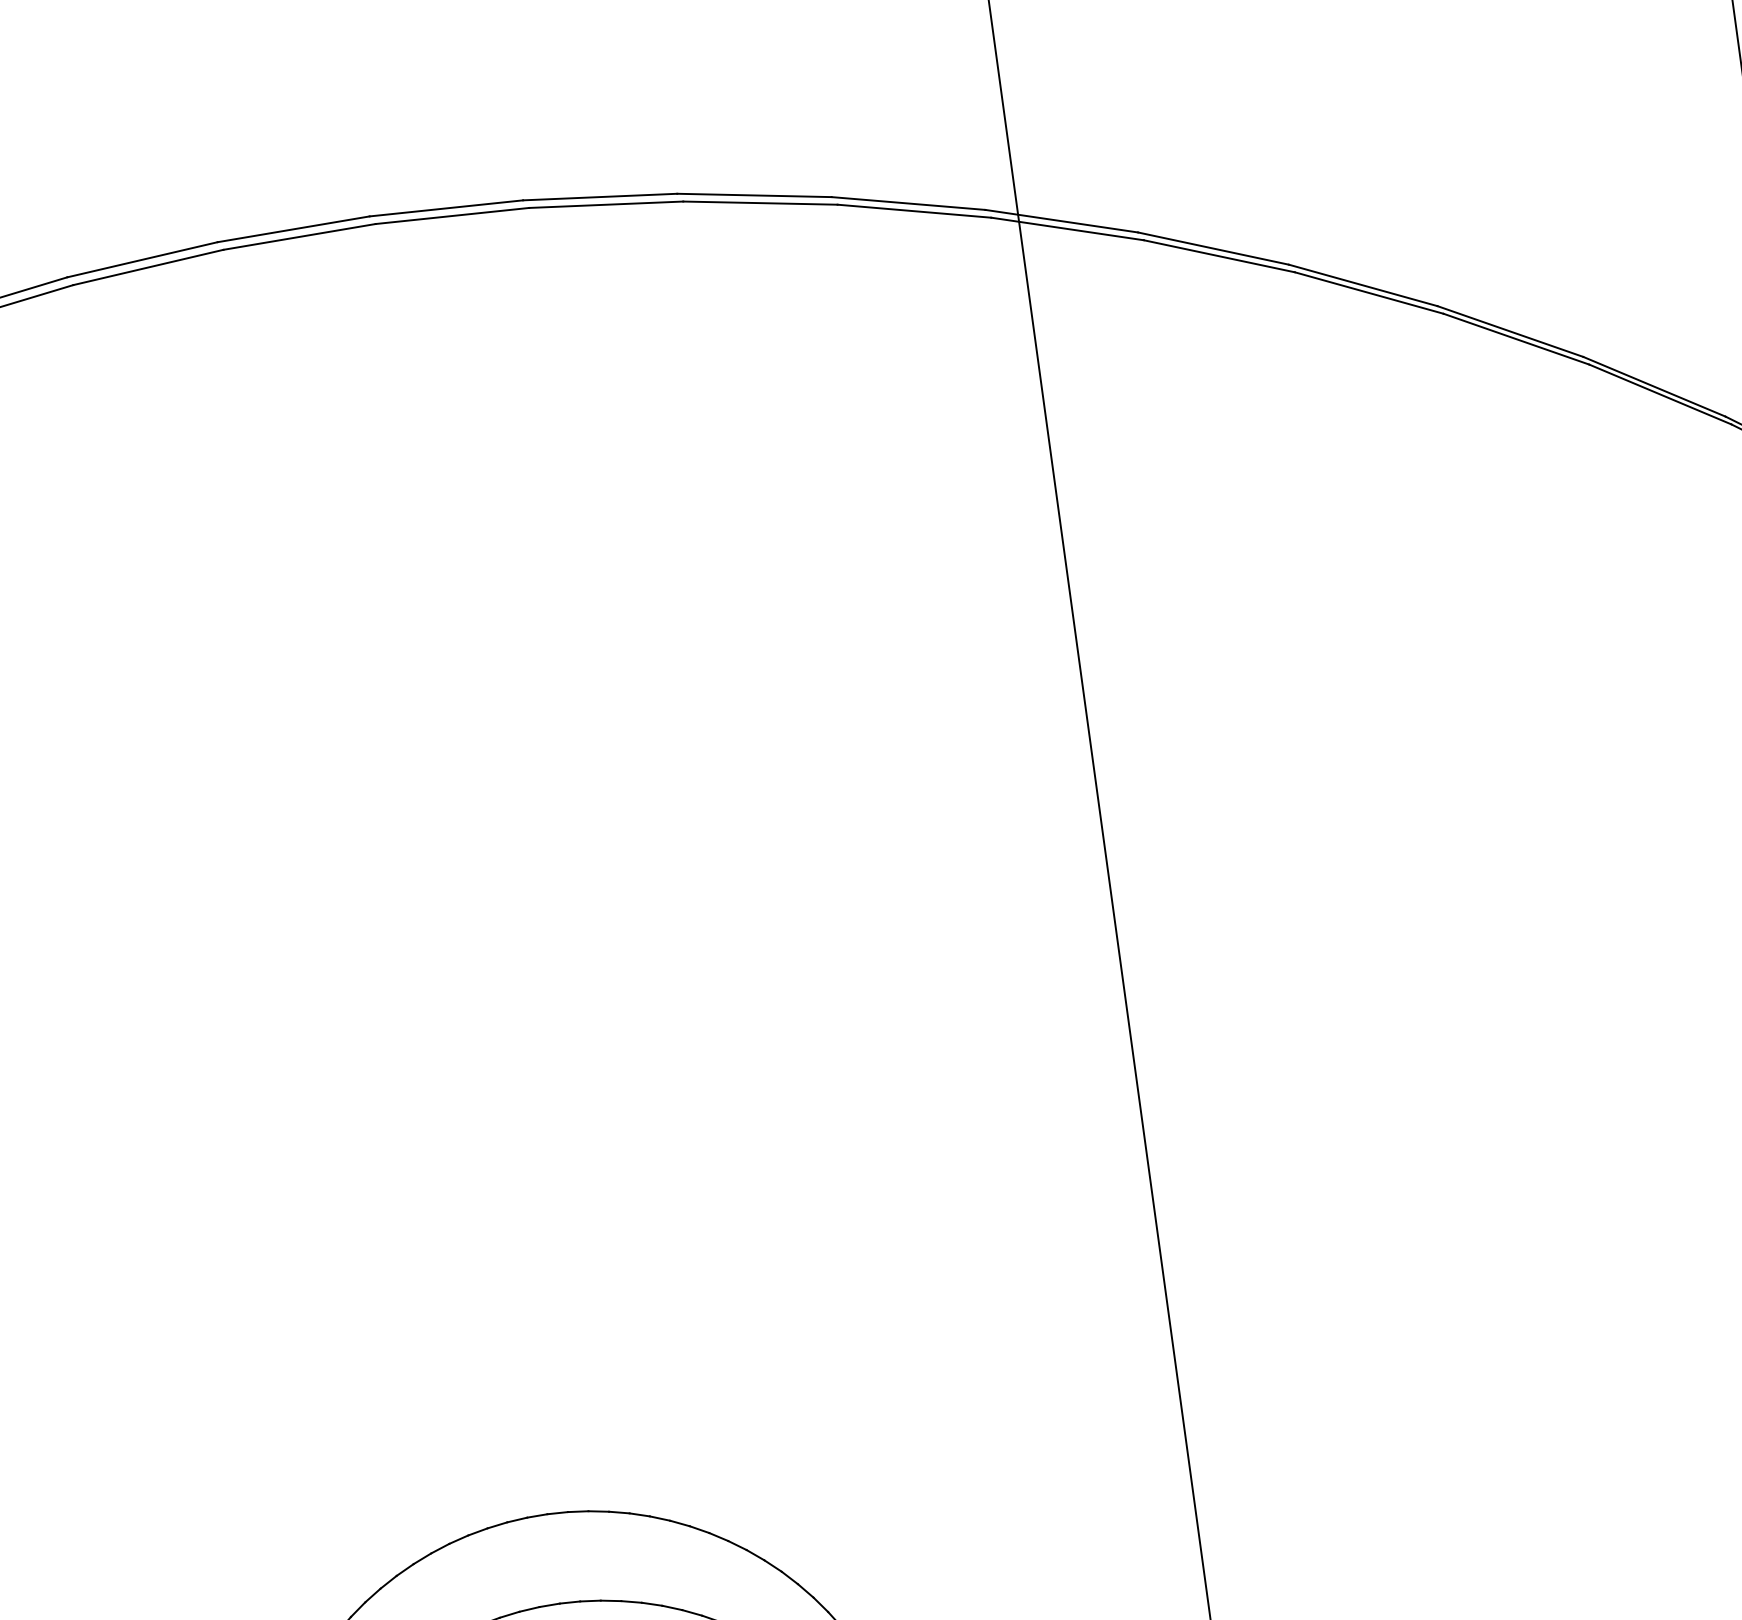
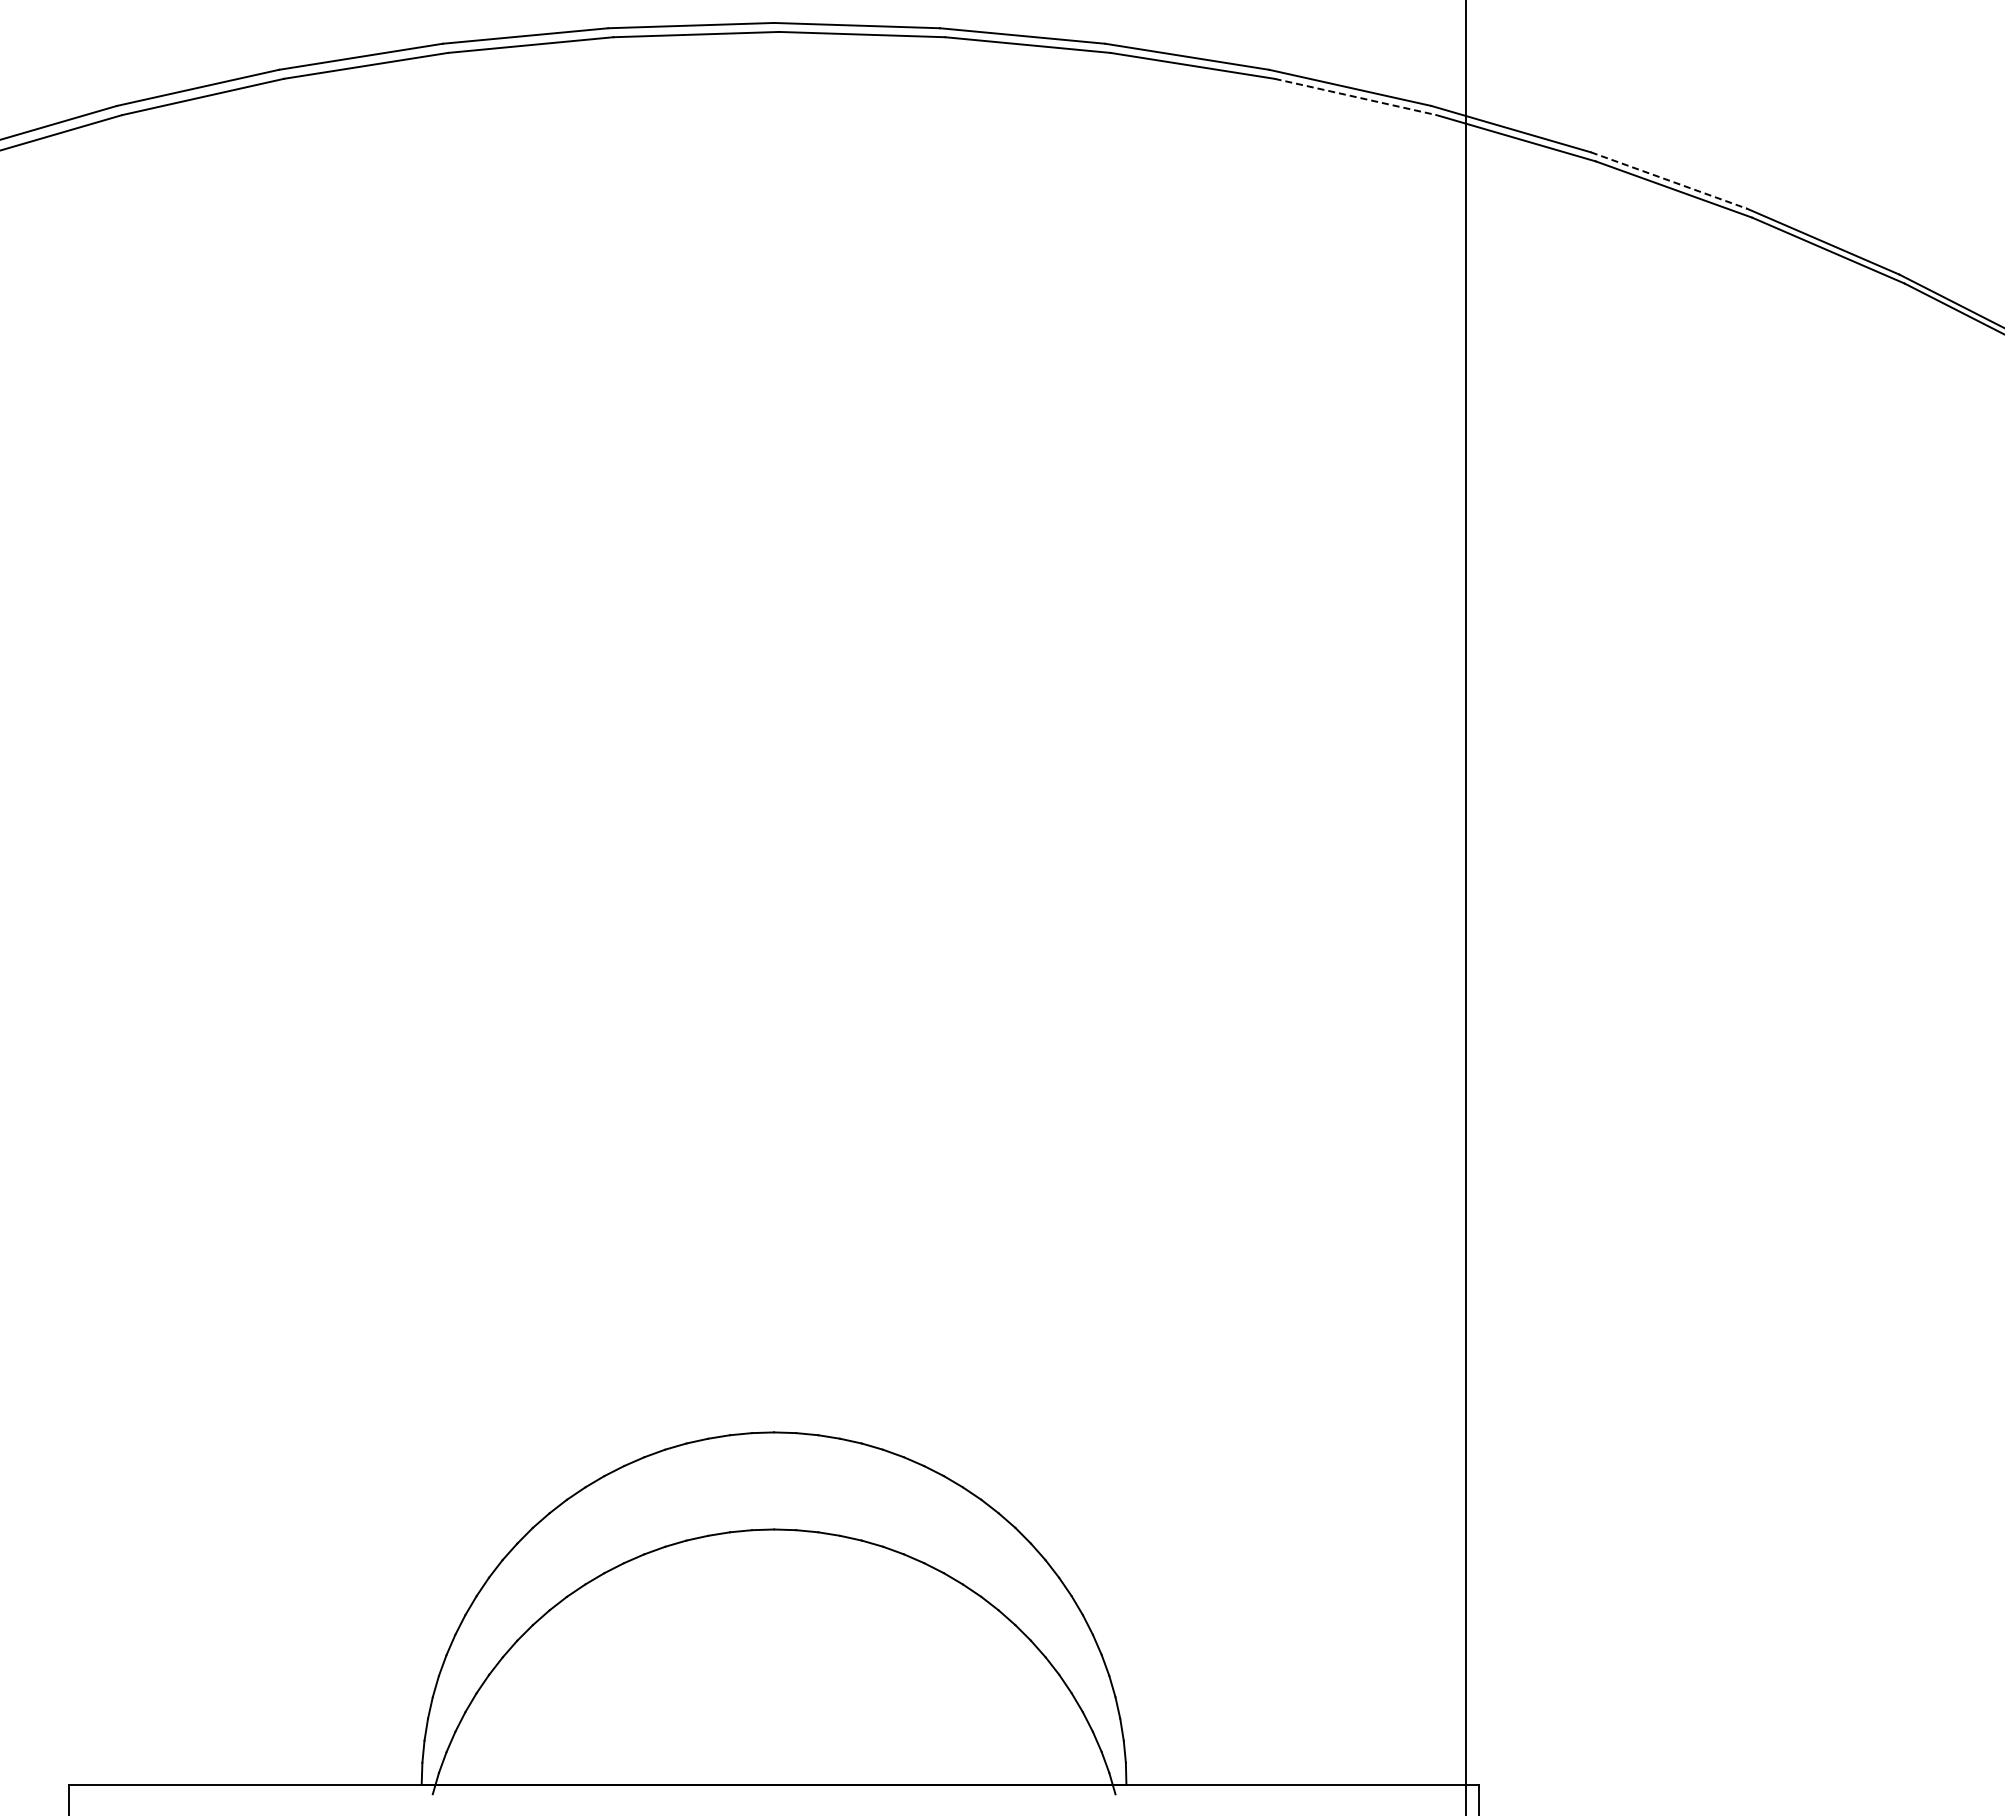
line: (914, 210) -> (1355, 96), solid -> dashed
line: (1213, 248) -> (1668, 180), solid -> dashed

